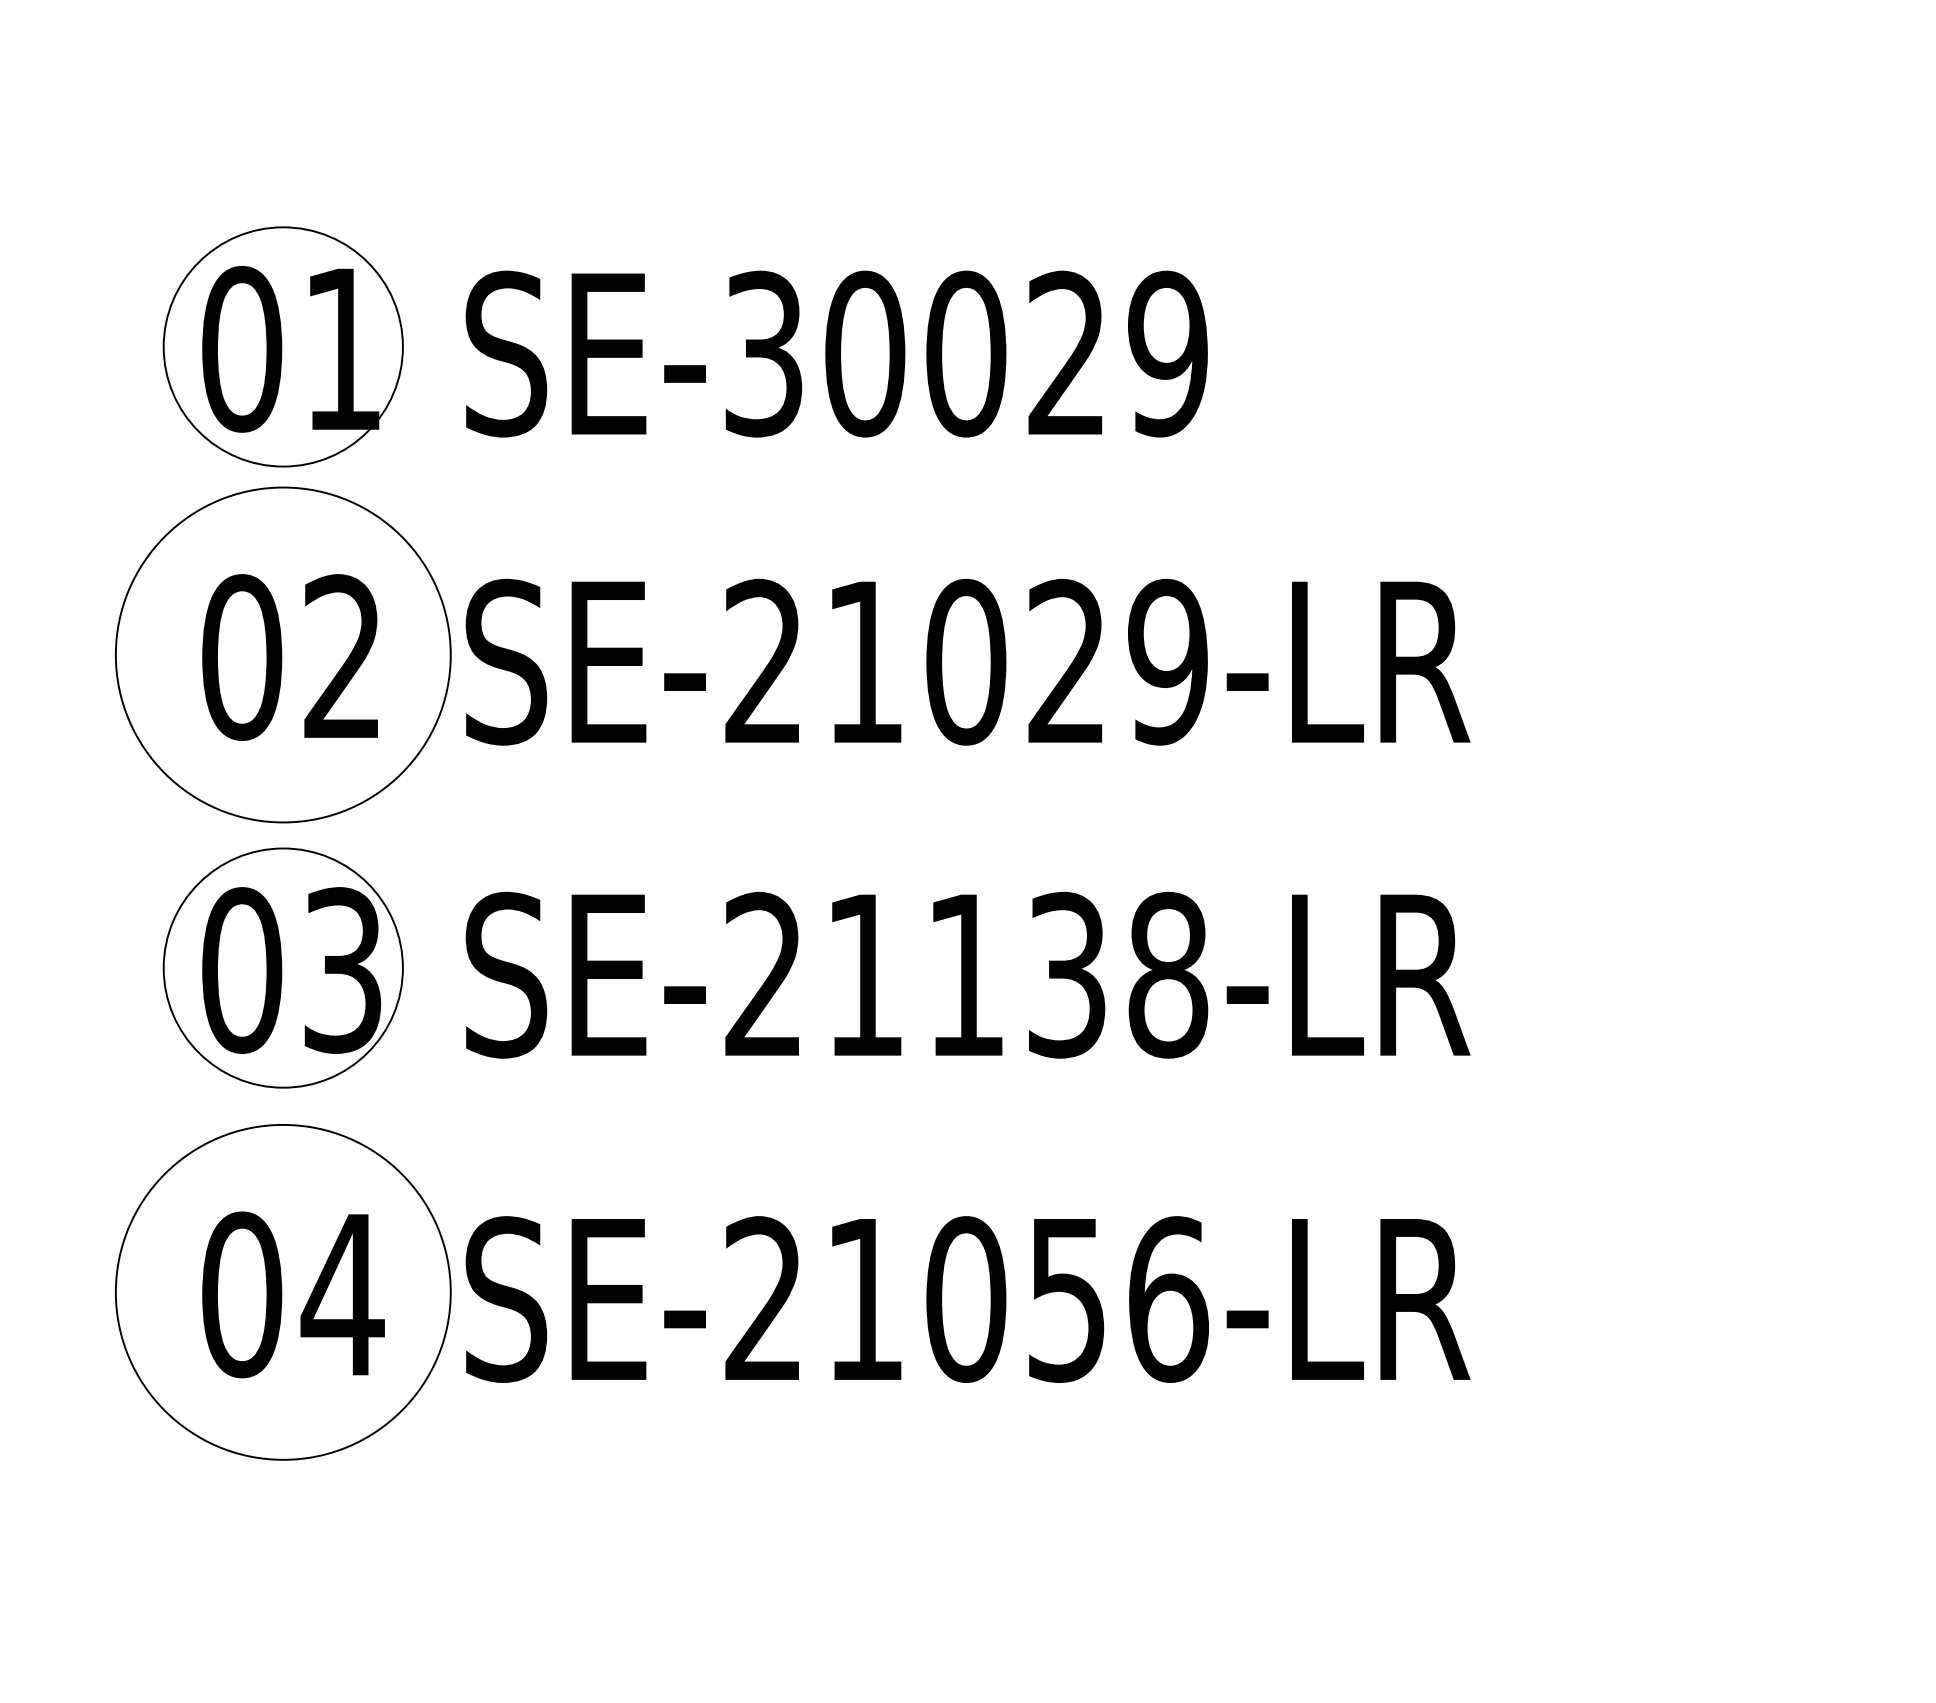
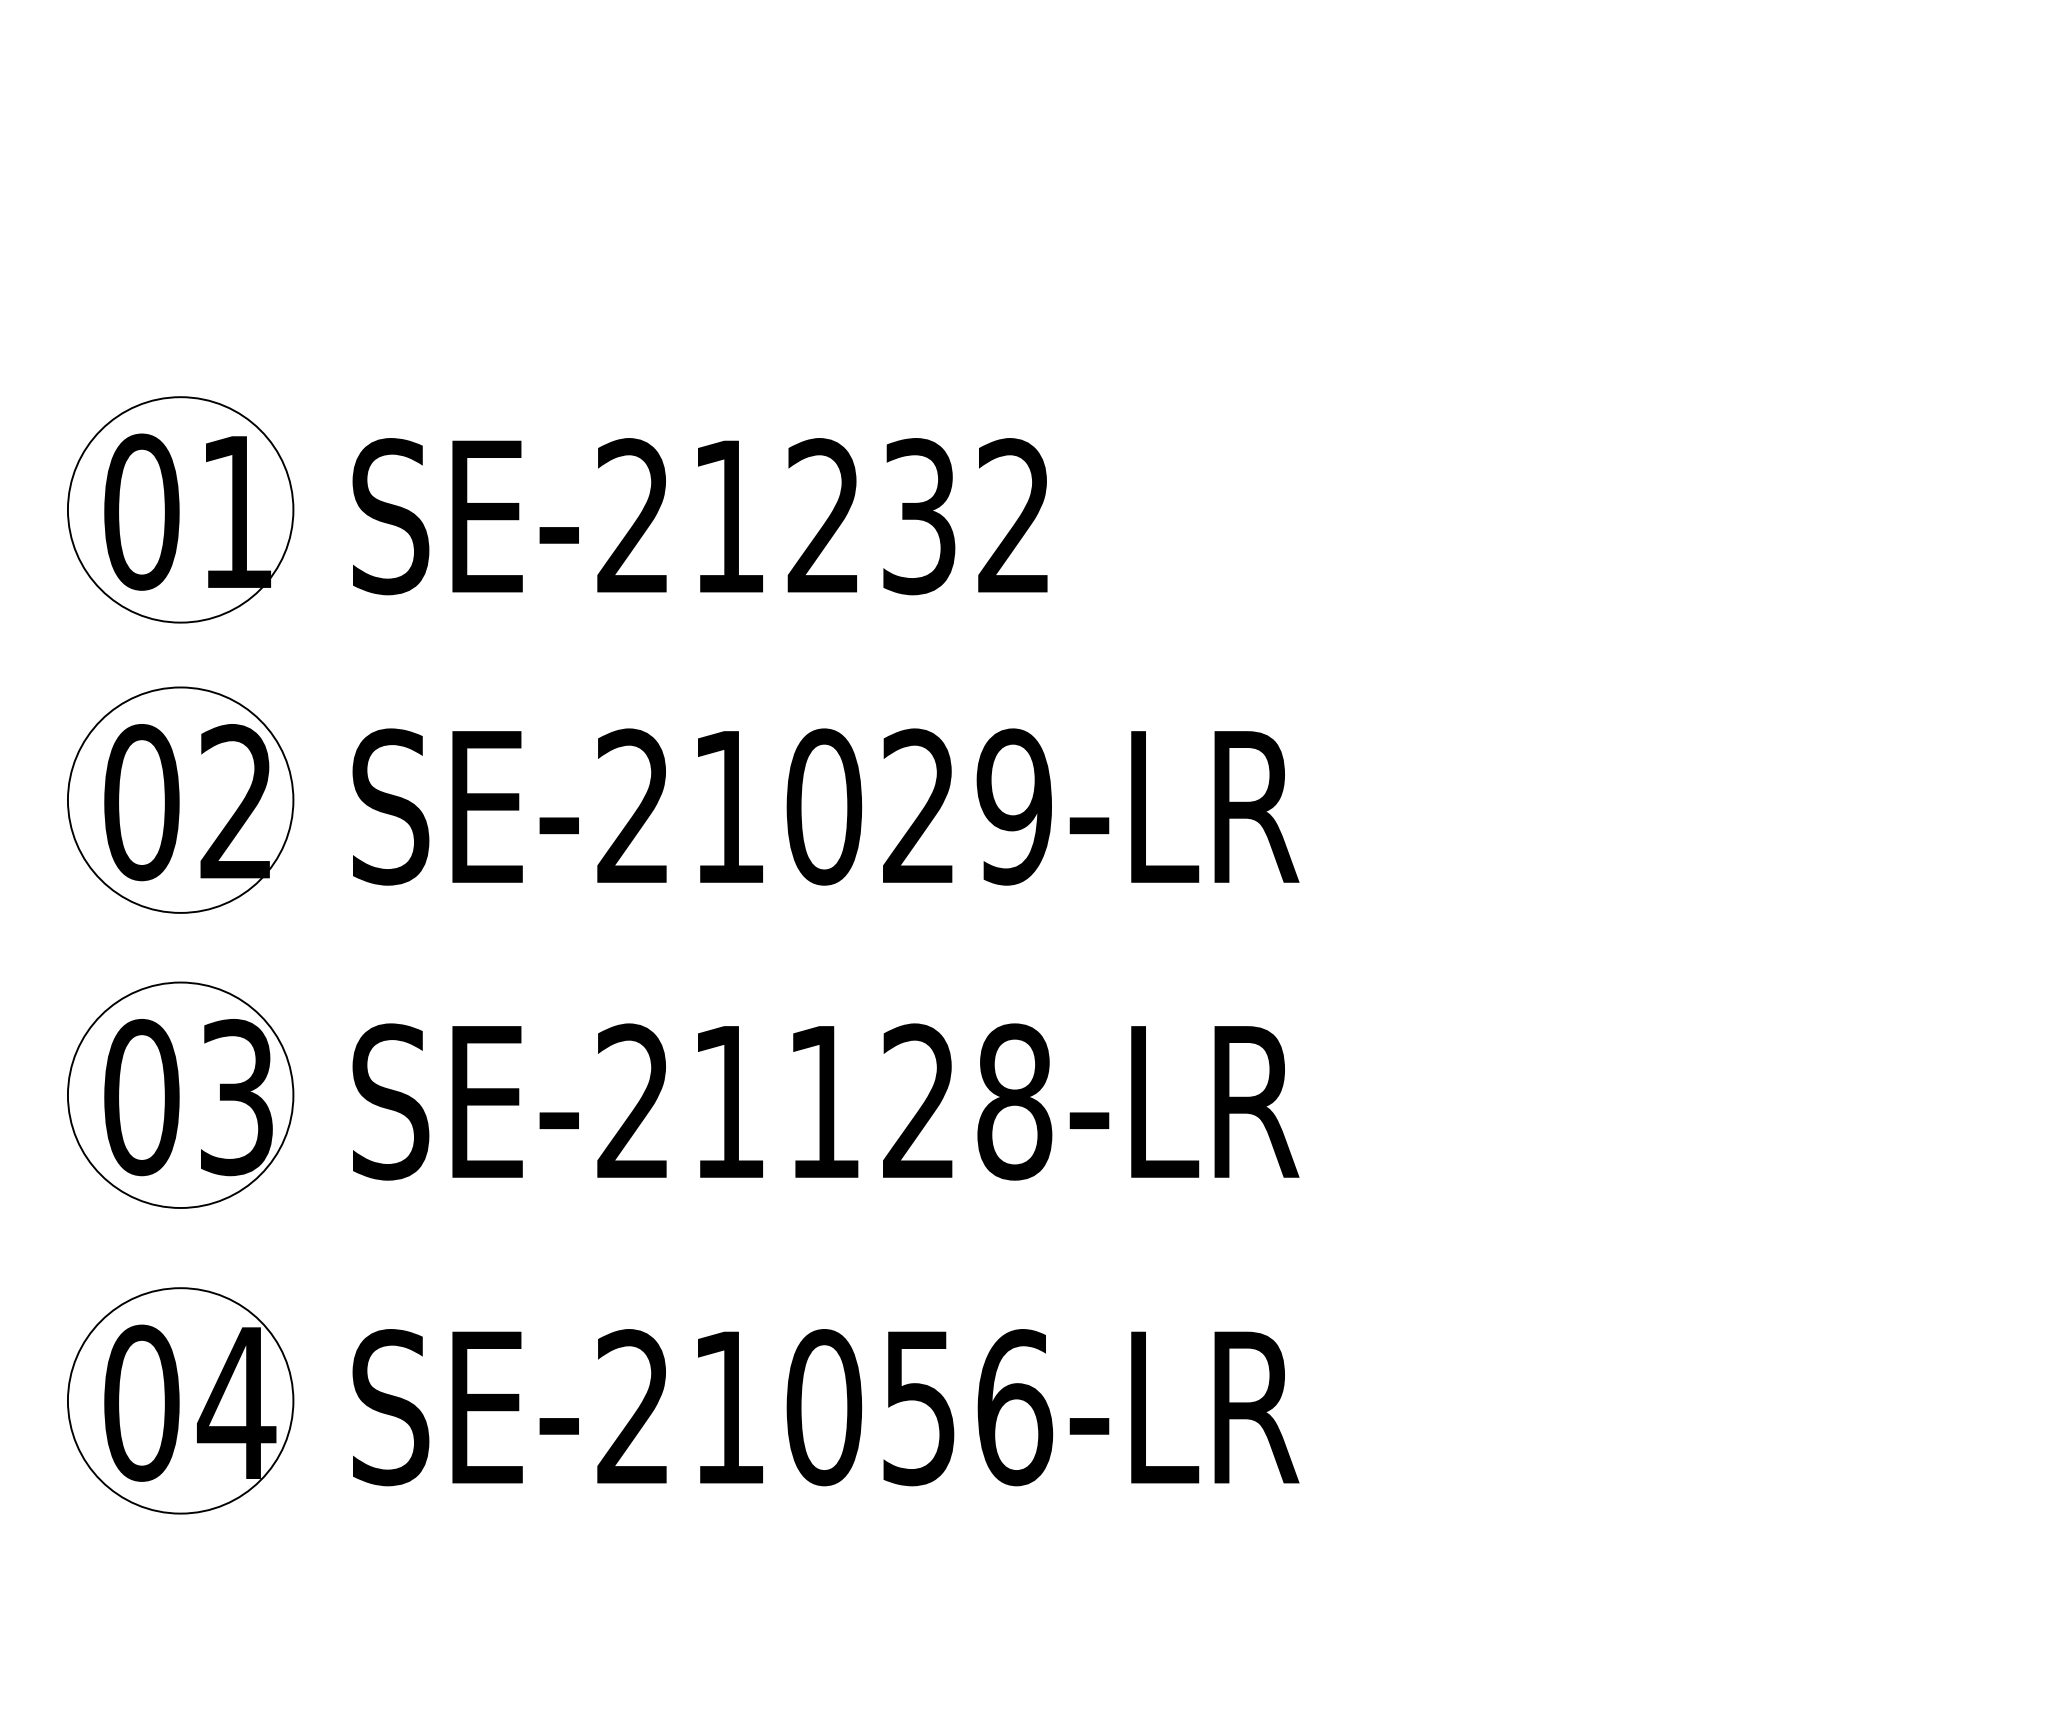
text: (966, 353) -> (824, 516), SE-30029 -> SE-21232
circle: (283, 654) -> (180, 799), size x0.71
text: (1067, 974) -> (919, 1101), SE-21138-LR -> SE-21128-LR
circle: (283, 1291) -> (180, 1400), size x0.71

